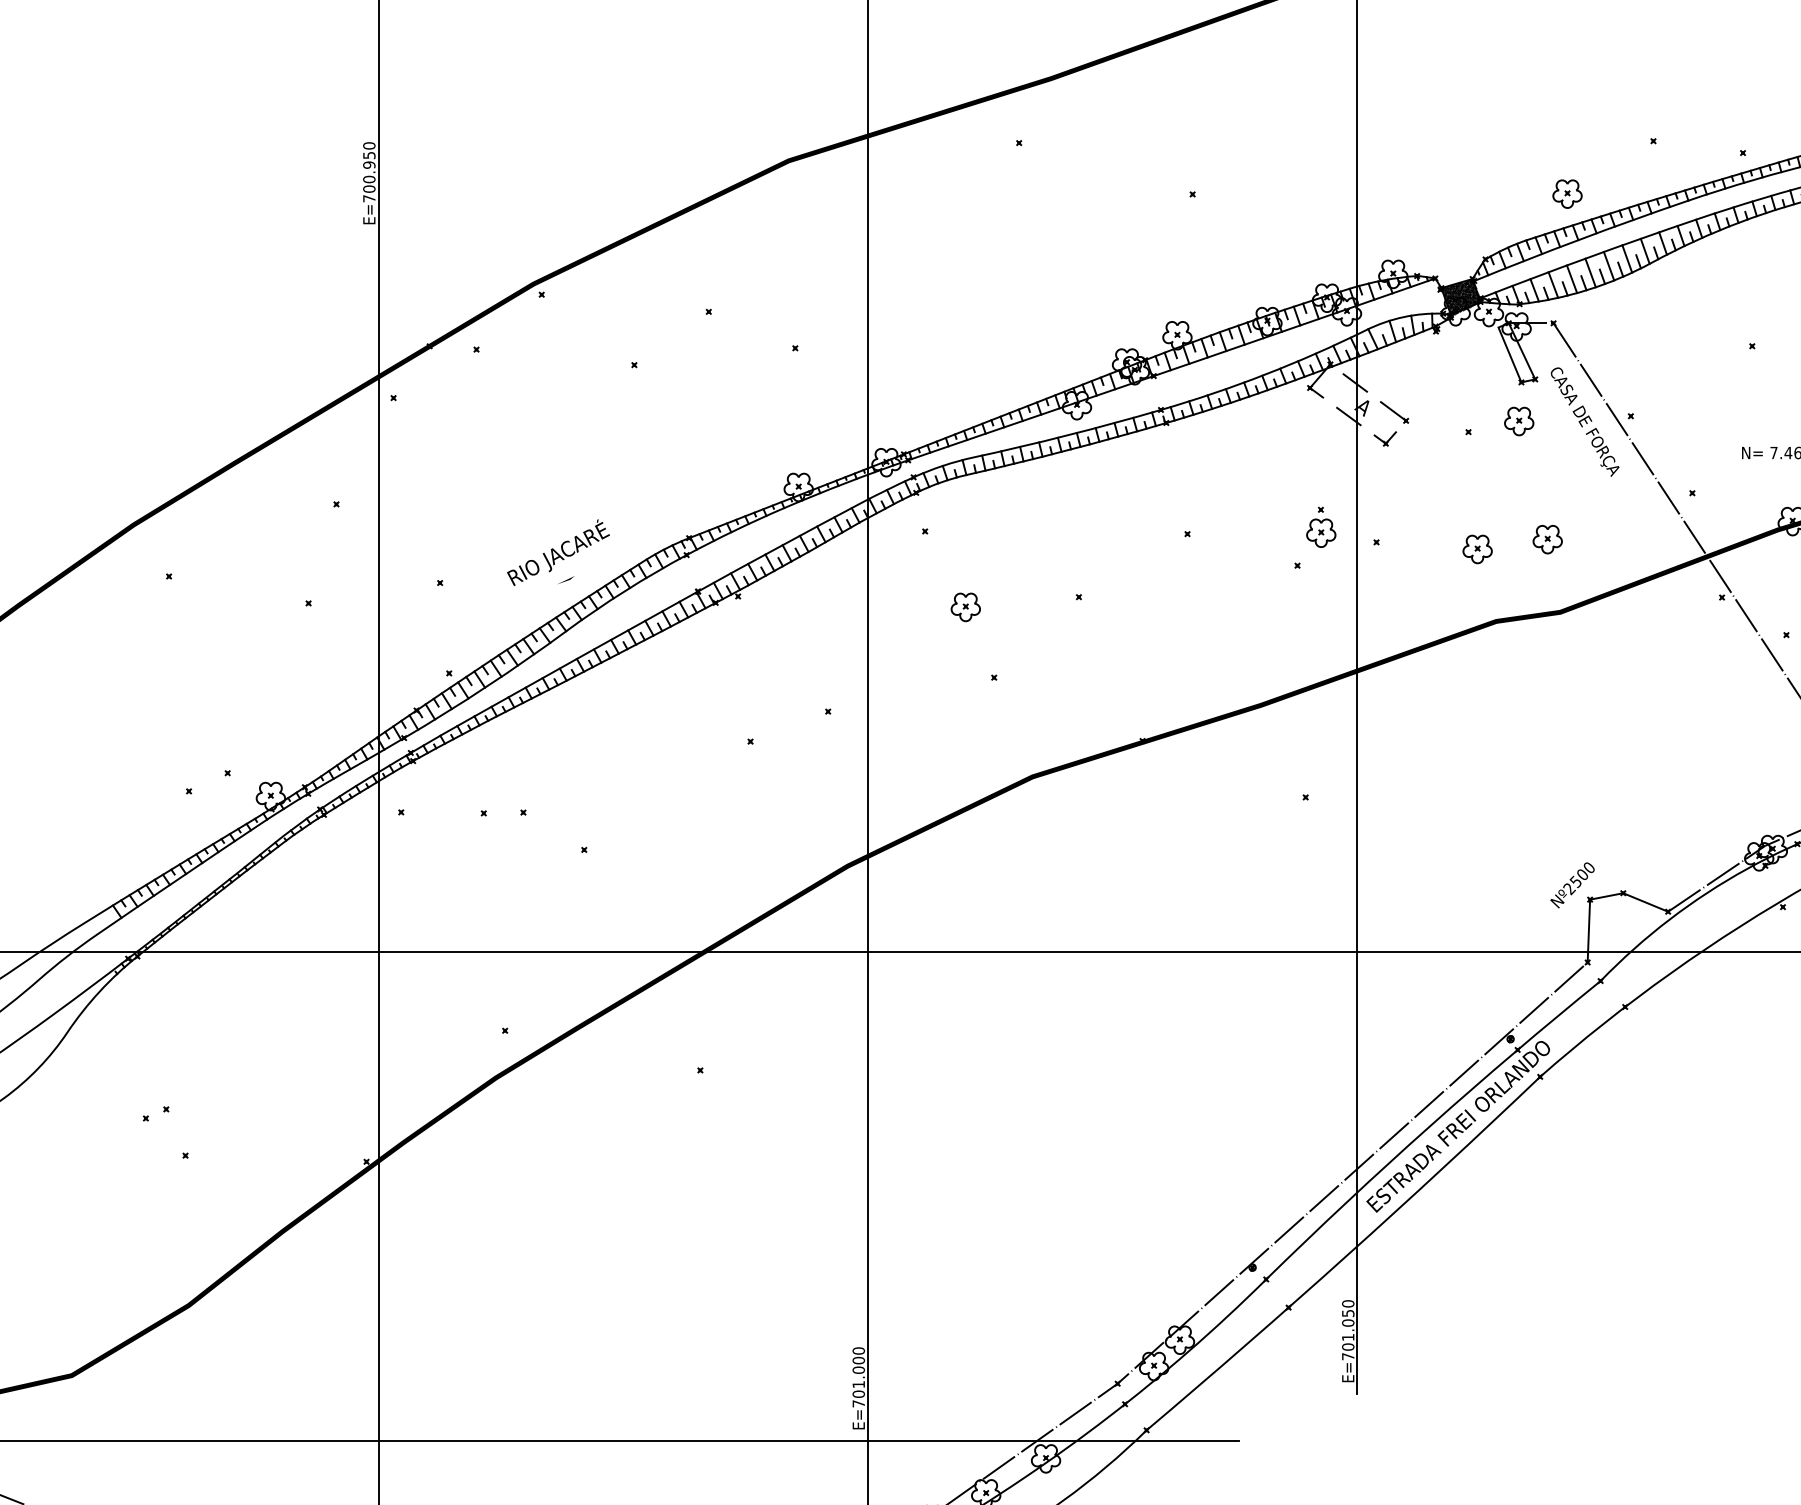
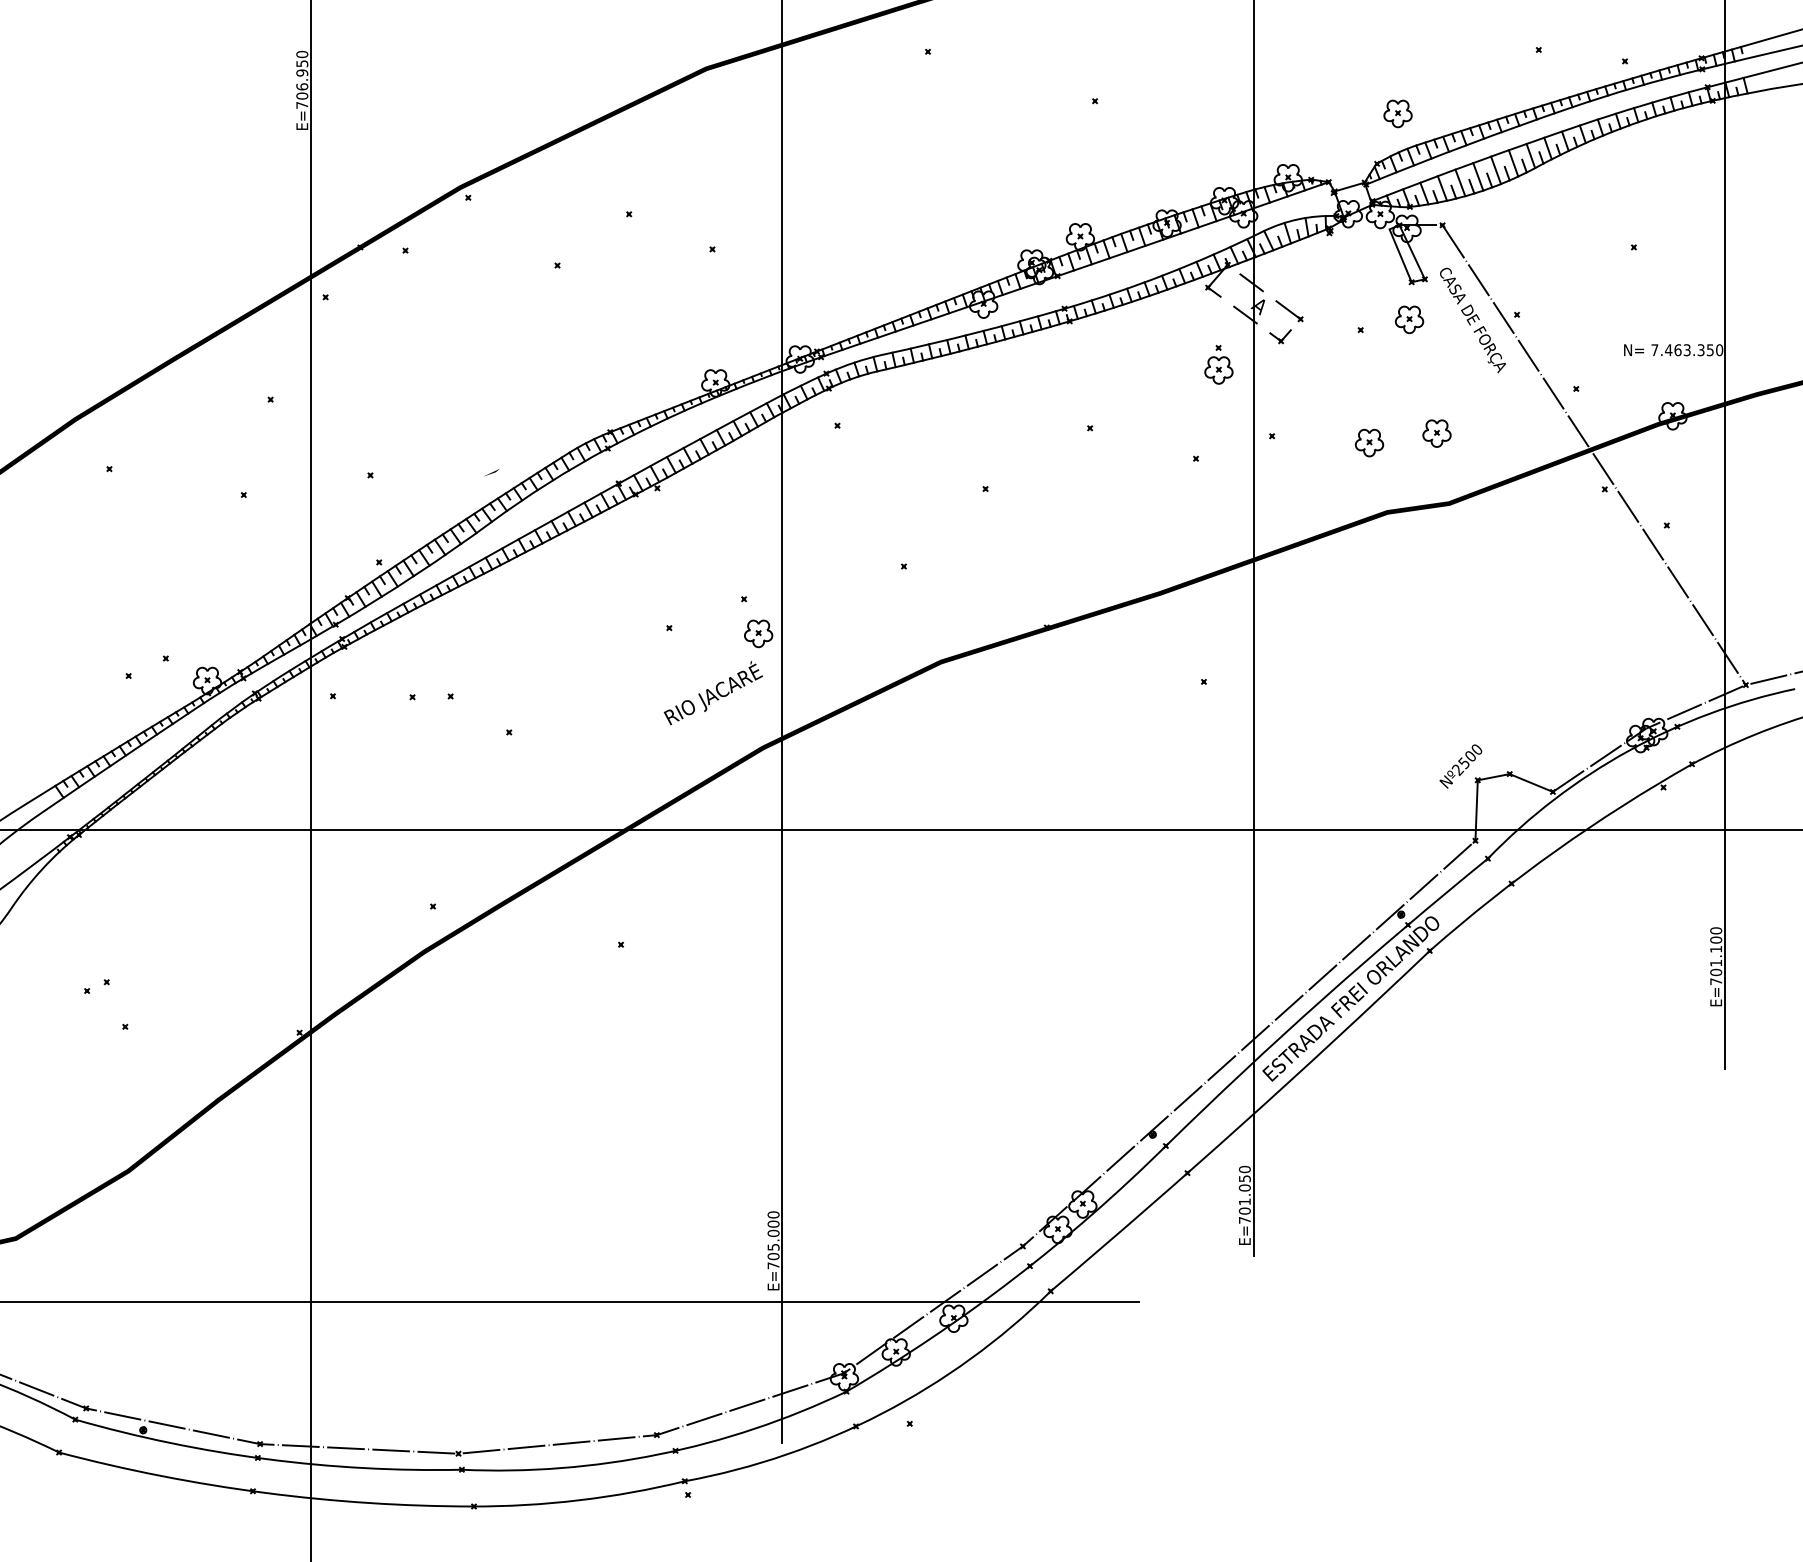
text: (368, 179) -> (301, 86), E=700.950 -> E=706.950
part: (1566, 193) -> (1397, 113), moved
hatch: (1461, 296) -> (1353, 199), removed
part: (1320, 527) -> (1218, 364), moved
text: (557, 553) -> (712, 693), moved
part: (965, 607) -> (758, 633), moved
text: (858, 1384) -> (773, 1247), E=701.000 -> E=705.000

